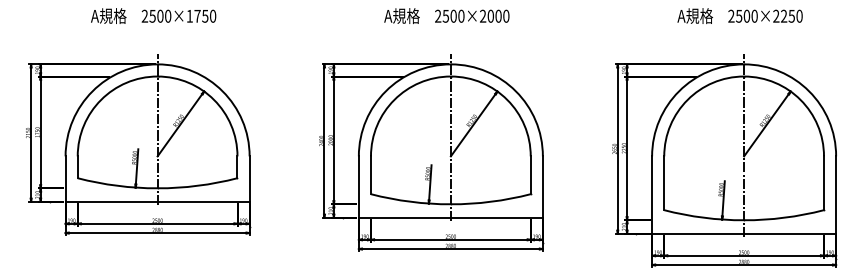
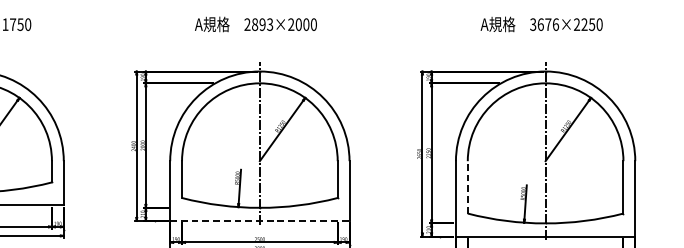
text: (453, 15) -> (262, 23), 2500×2000 -> 2893×2000
text: (742, 15) -> (544, 23), 2500×2250 -> 3676×2250
line: (664, 183) -> (468, 187), solid -> dashed
line: (451, 217) -> (260, 220), solid -> dashed

